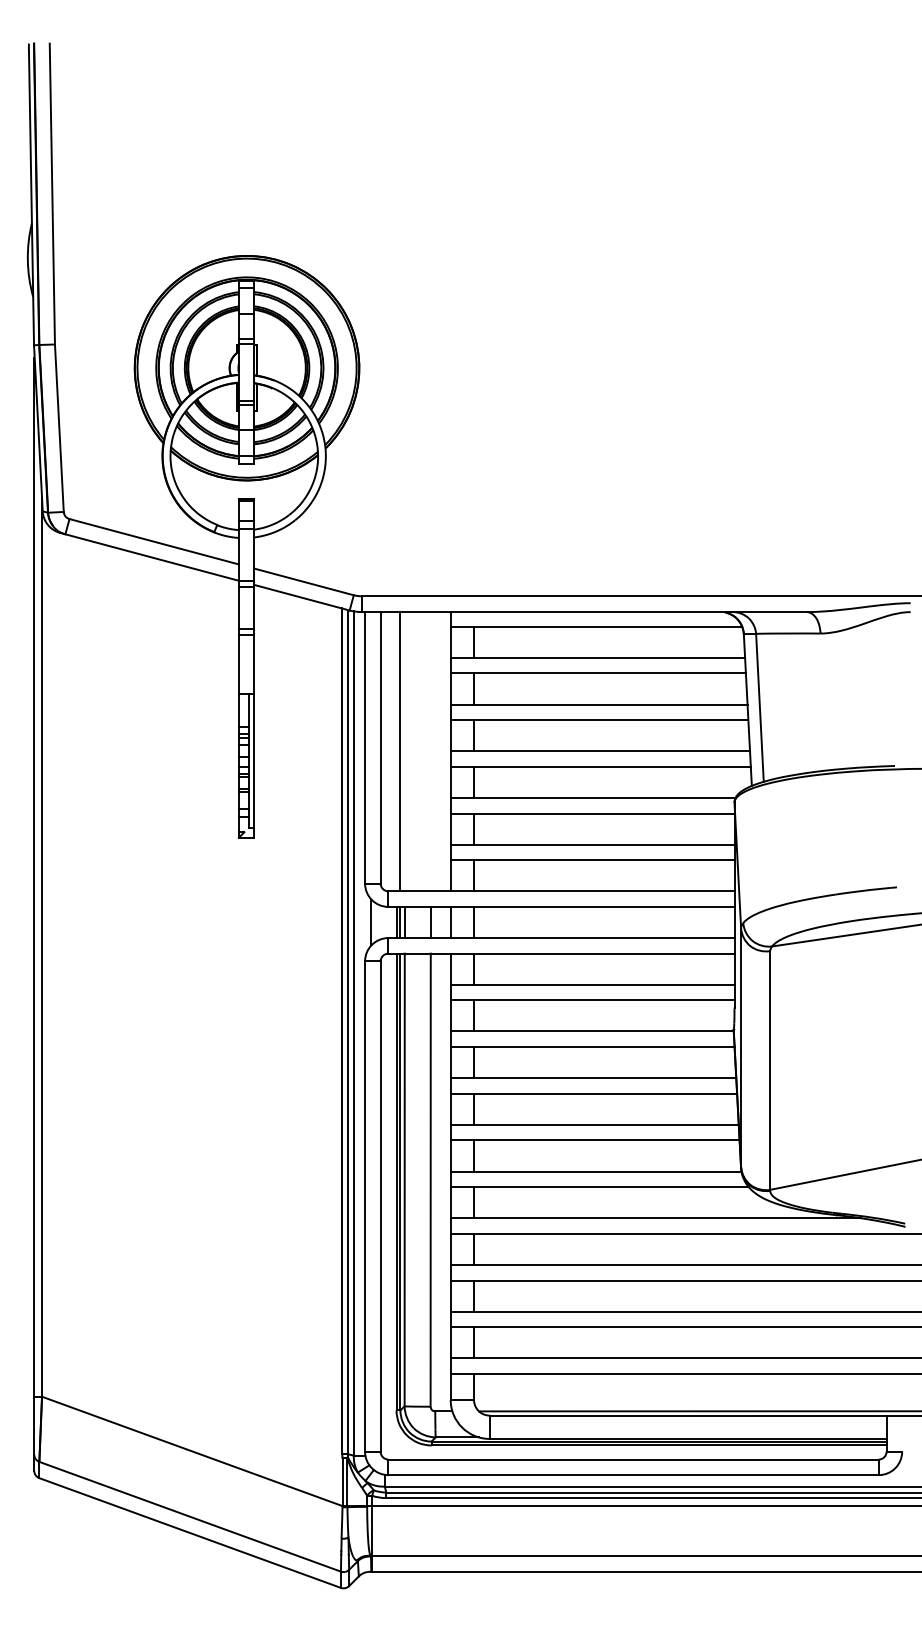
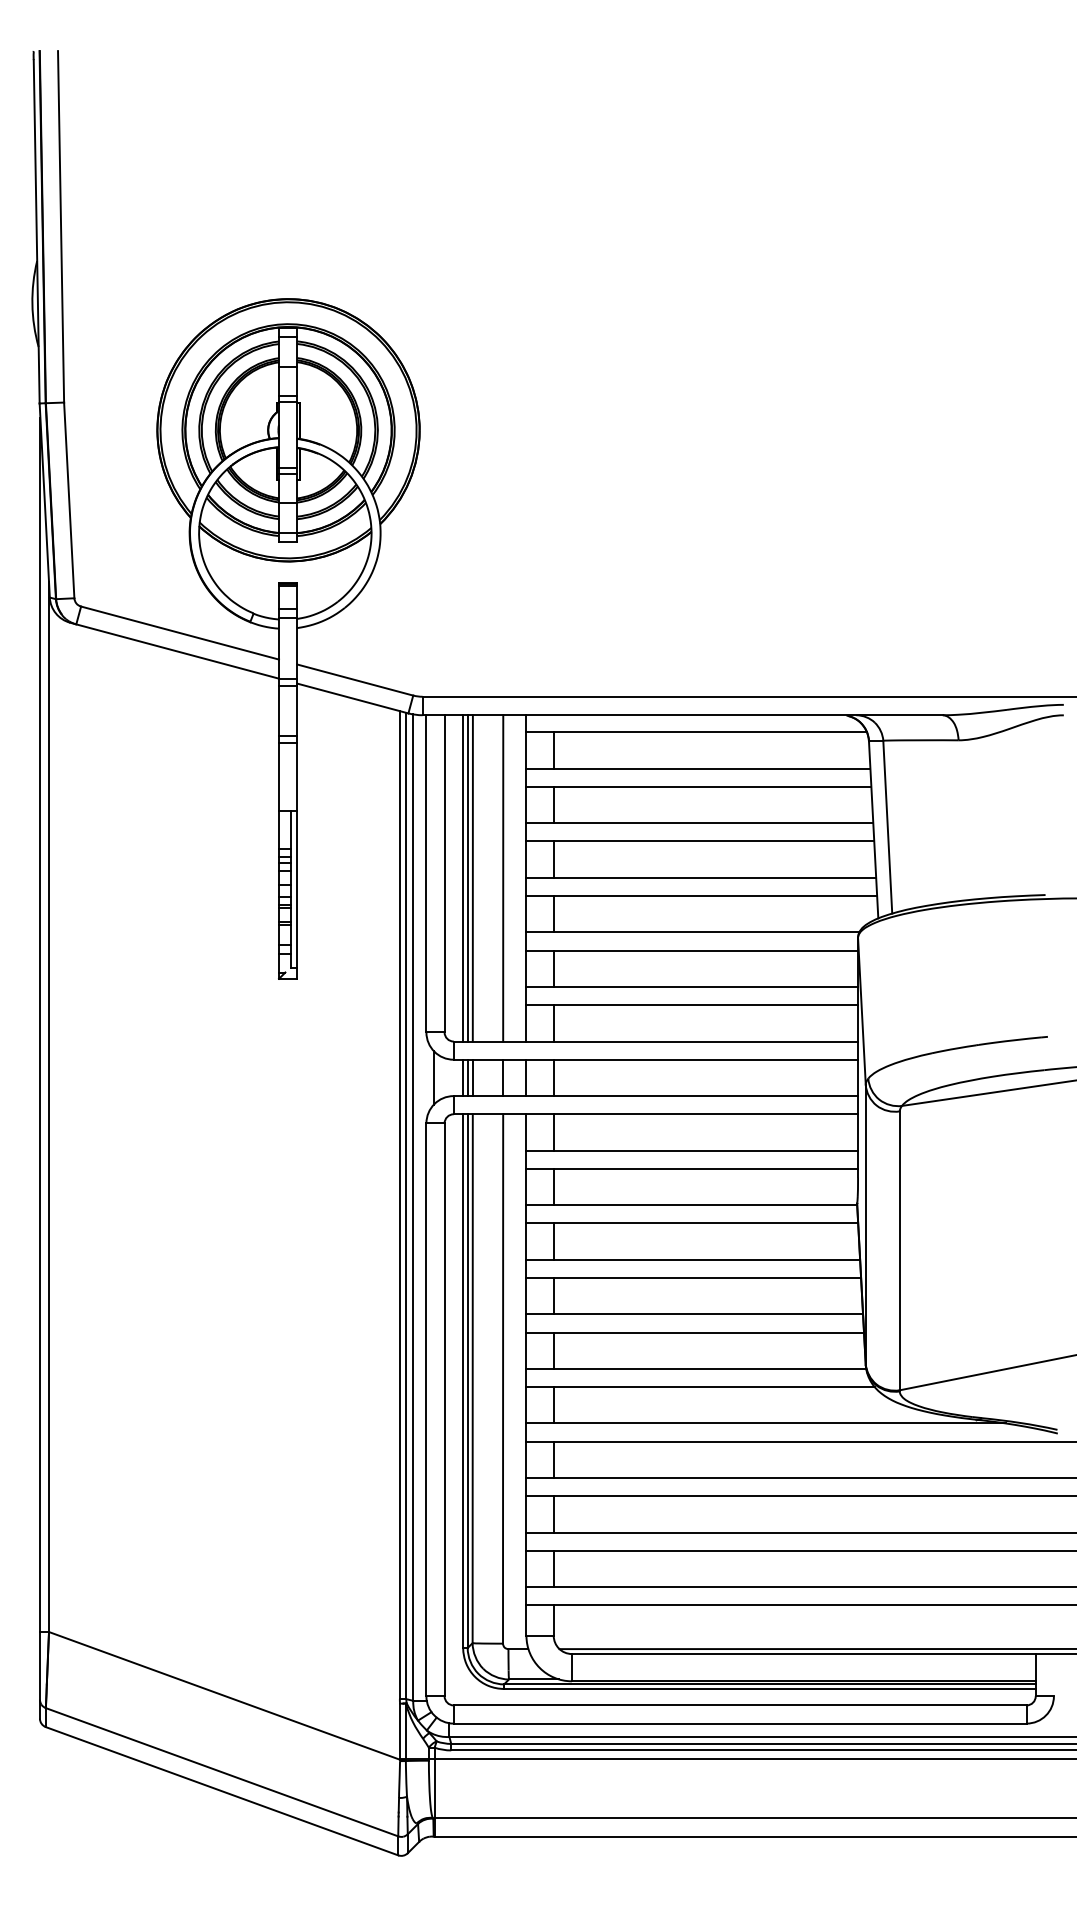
line: (396, 751) -> (463, 878), added
line: (404, 751) -> (472, 878), added
line: (431, 751) -> (503, 878), added

